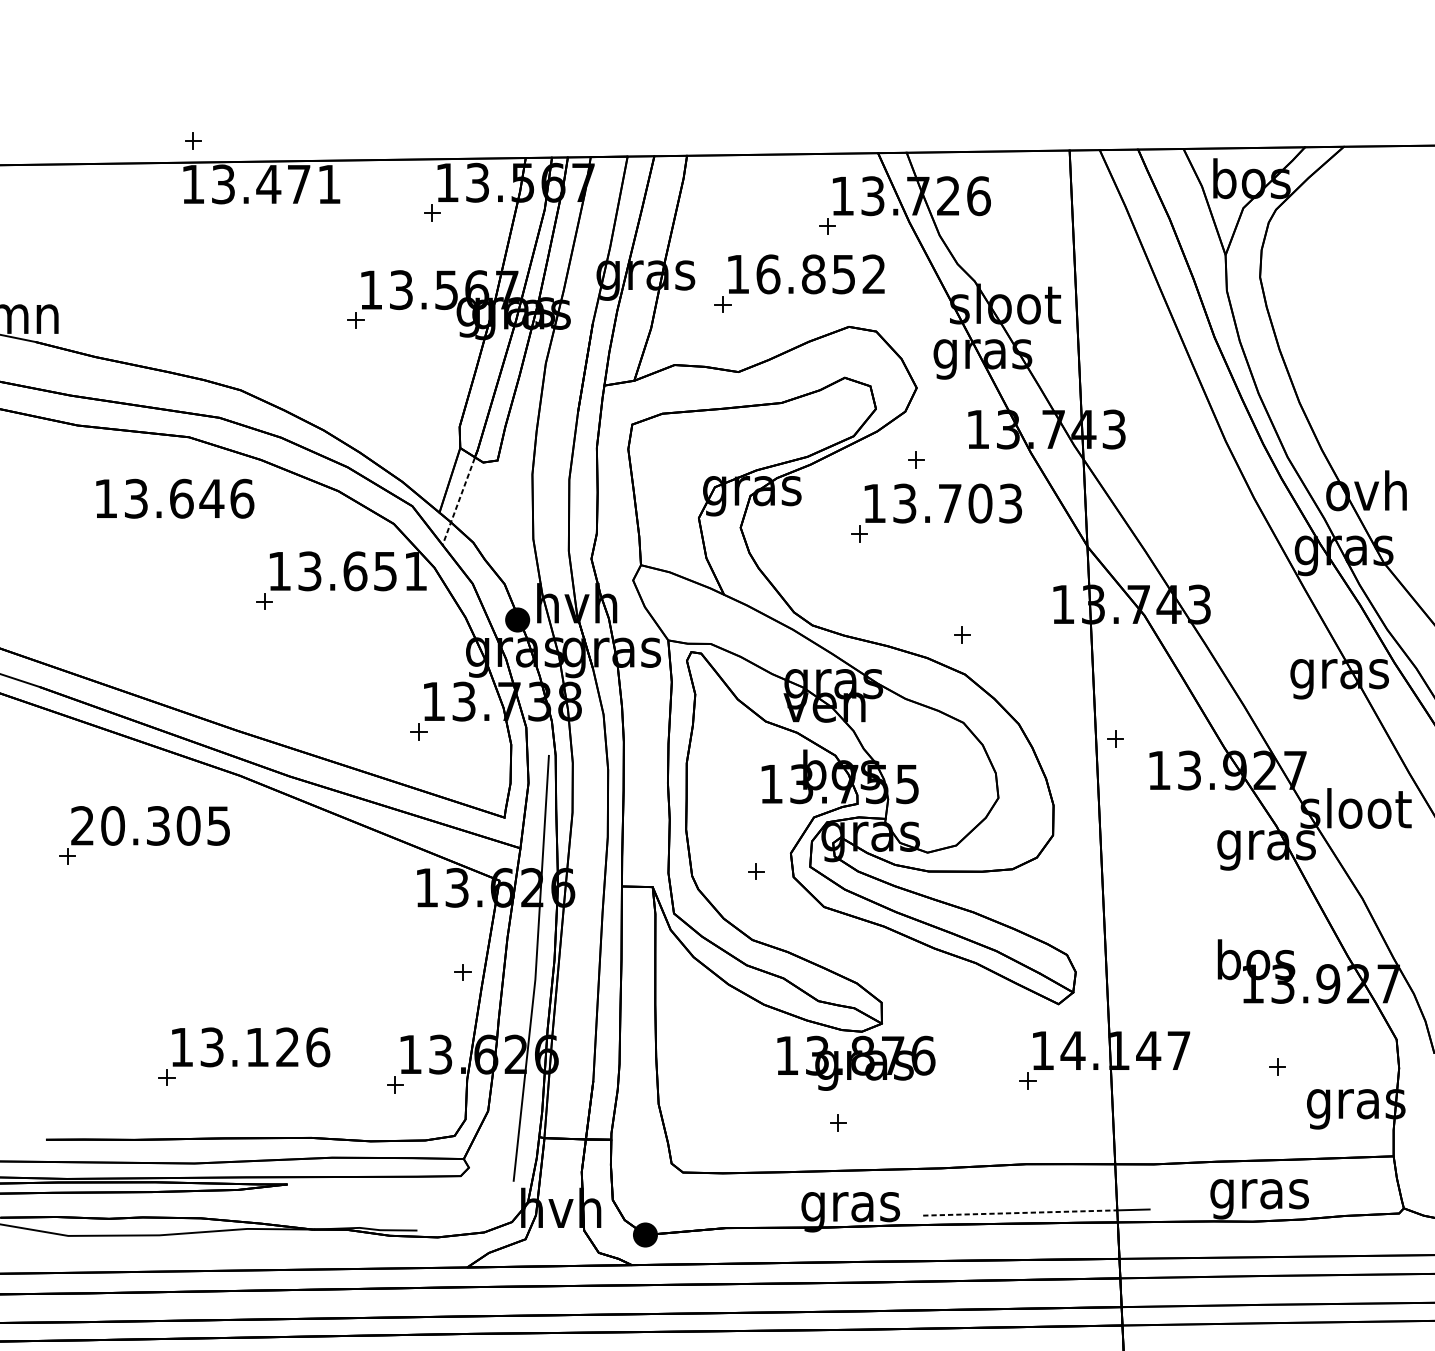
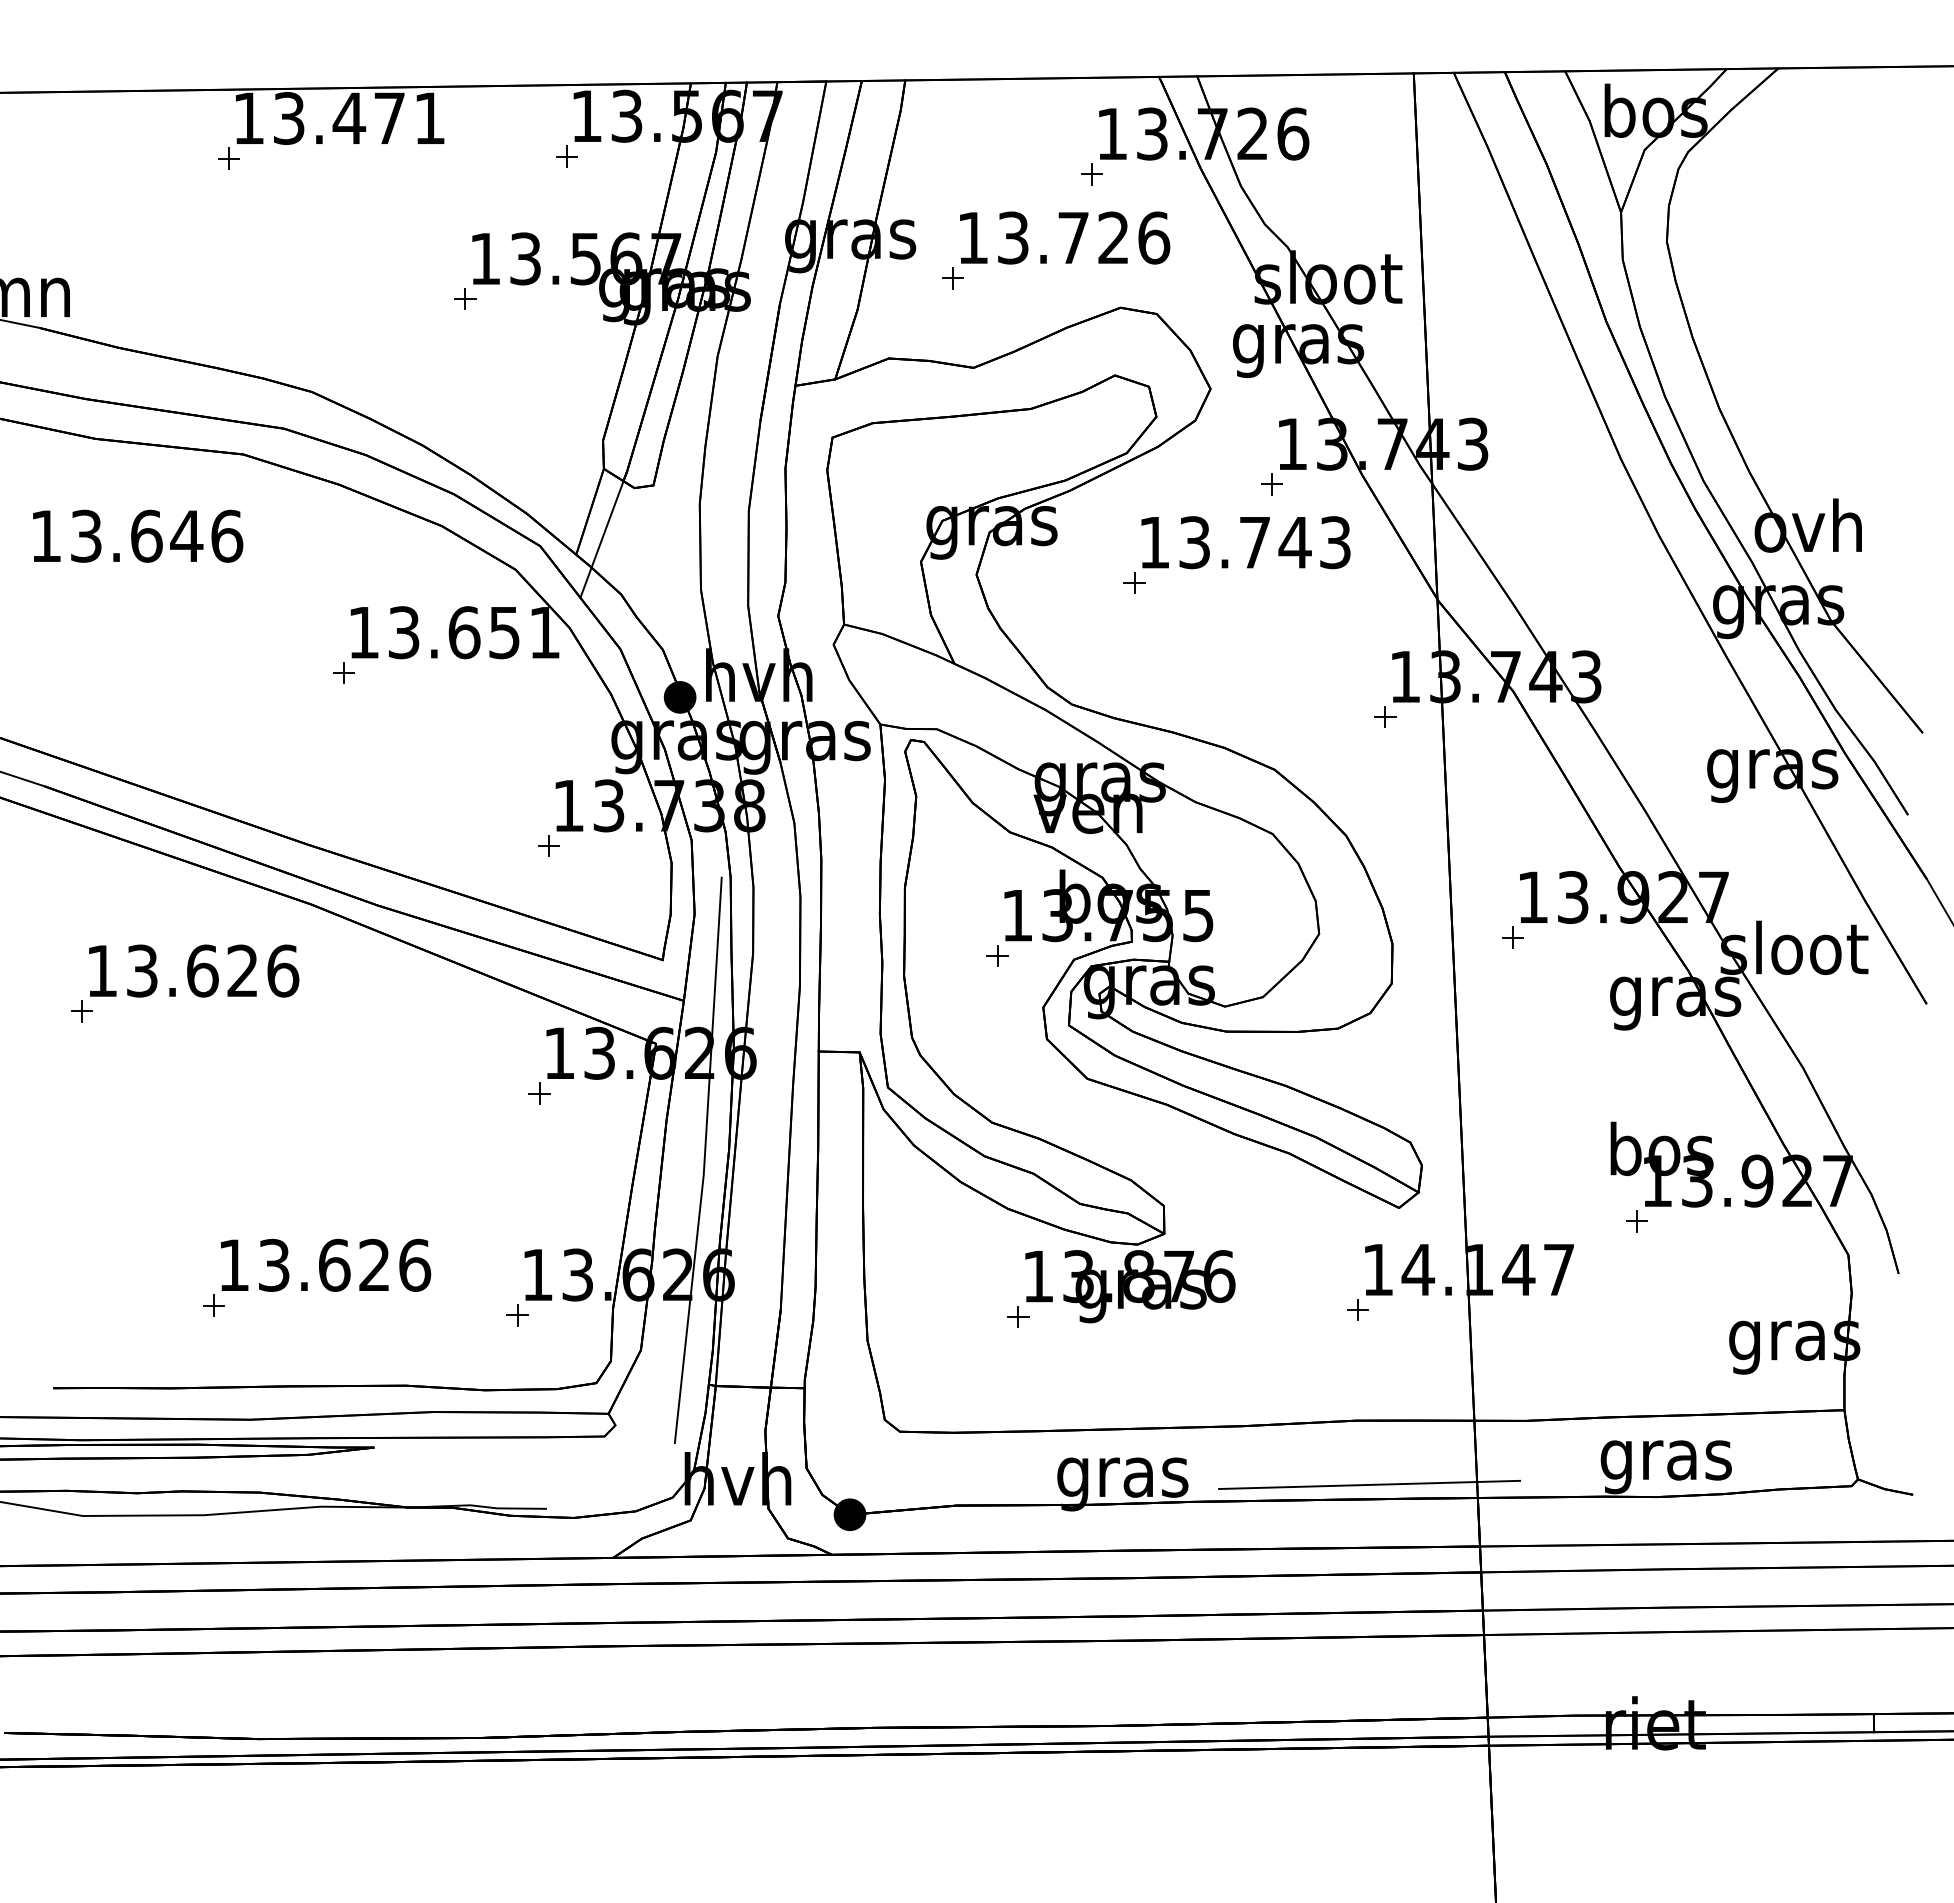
part: (192, 140) -> (228, 158), moved
text: (821, 273) -> (1083, 237), 16.852 -> 13.726
part: (915, 459) -> (1271, 484), moved
text: (175, 498) -> (138, 535), moved
line: (459, 498) -> (603, 535), dashed -> solid
text: (979, 503) -> (1294, 542), 13.703 -> 13.743
part: (962, 634) -> (1385, 716), moved
part: (1115, 738) -> (1512, 937), moved
text: (150, 825) -> (192, 970), 20.305 -> 13.626
part: (756, 871) -> (997, 955), moved
part: (462, 972) -> (539, 1093), moved
text: (257, 1046) -> (334, 1264), 13.126 -> 13.626
part: (1277, 1067) -> (1636, 1221), moved
part: (838, 1122) -> (1018, 1316), moved
line: (1020, 1212) -> (1348, 1485), dashed -> solid

